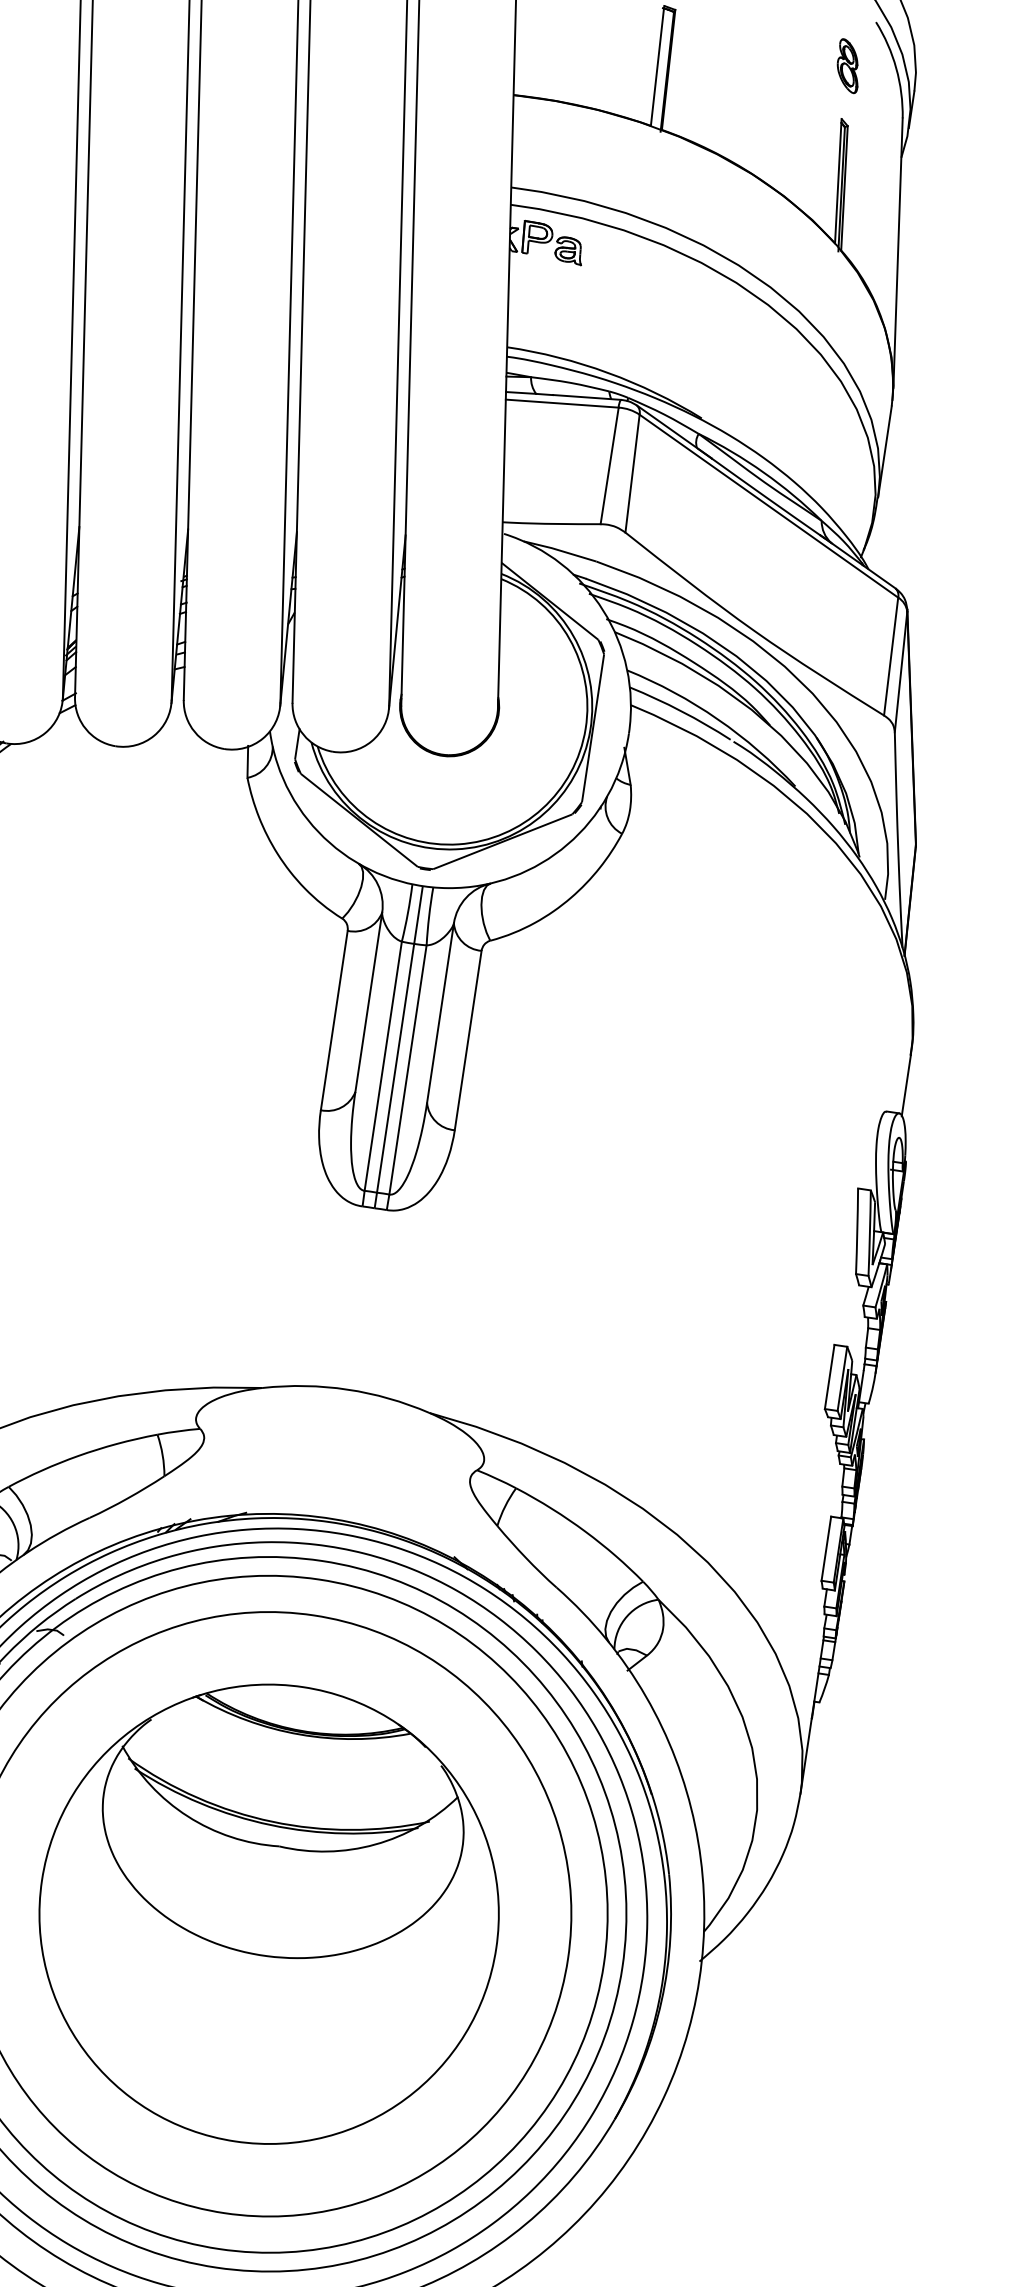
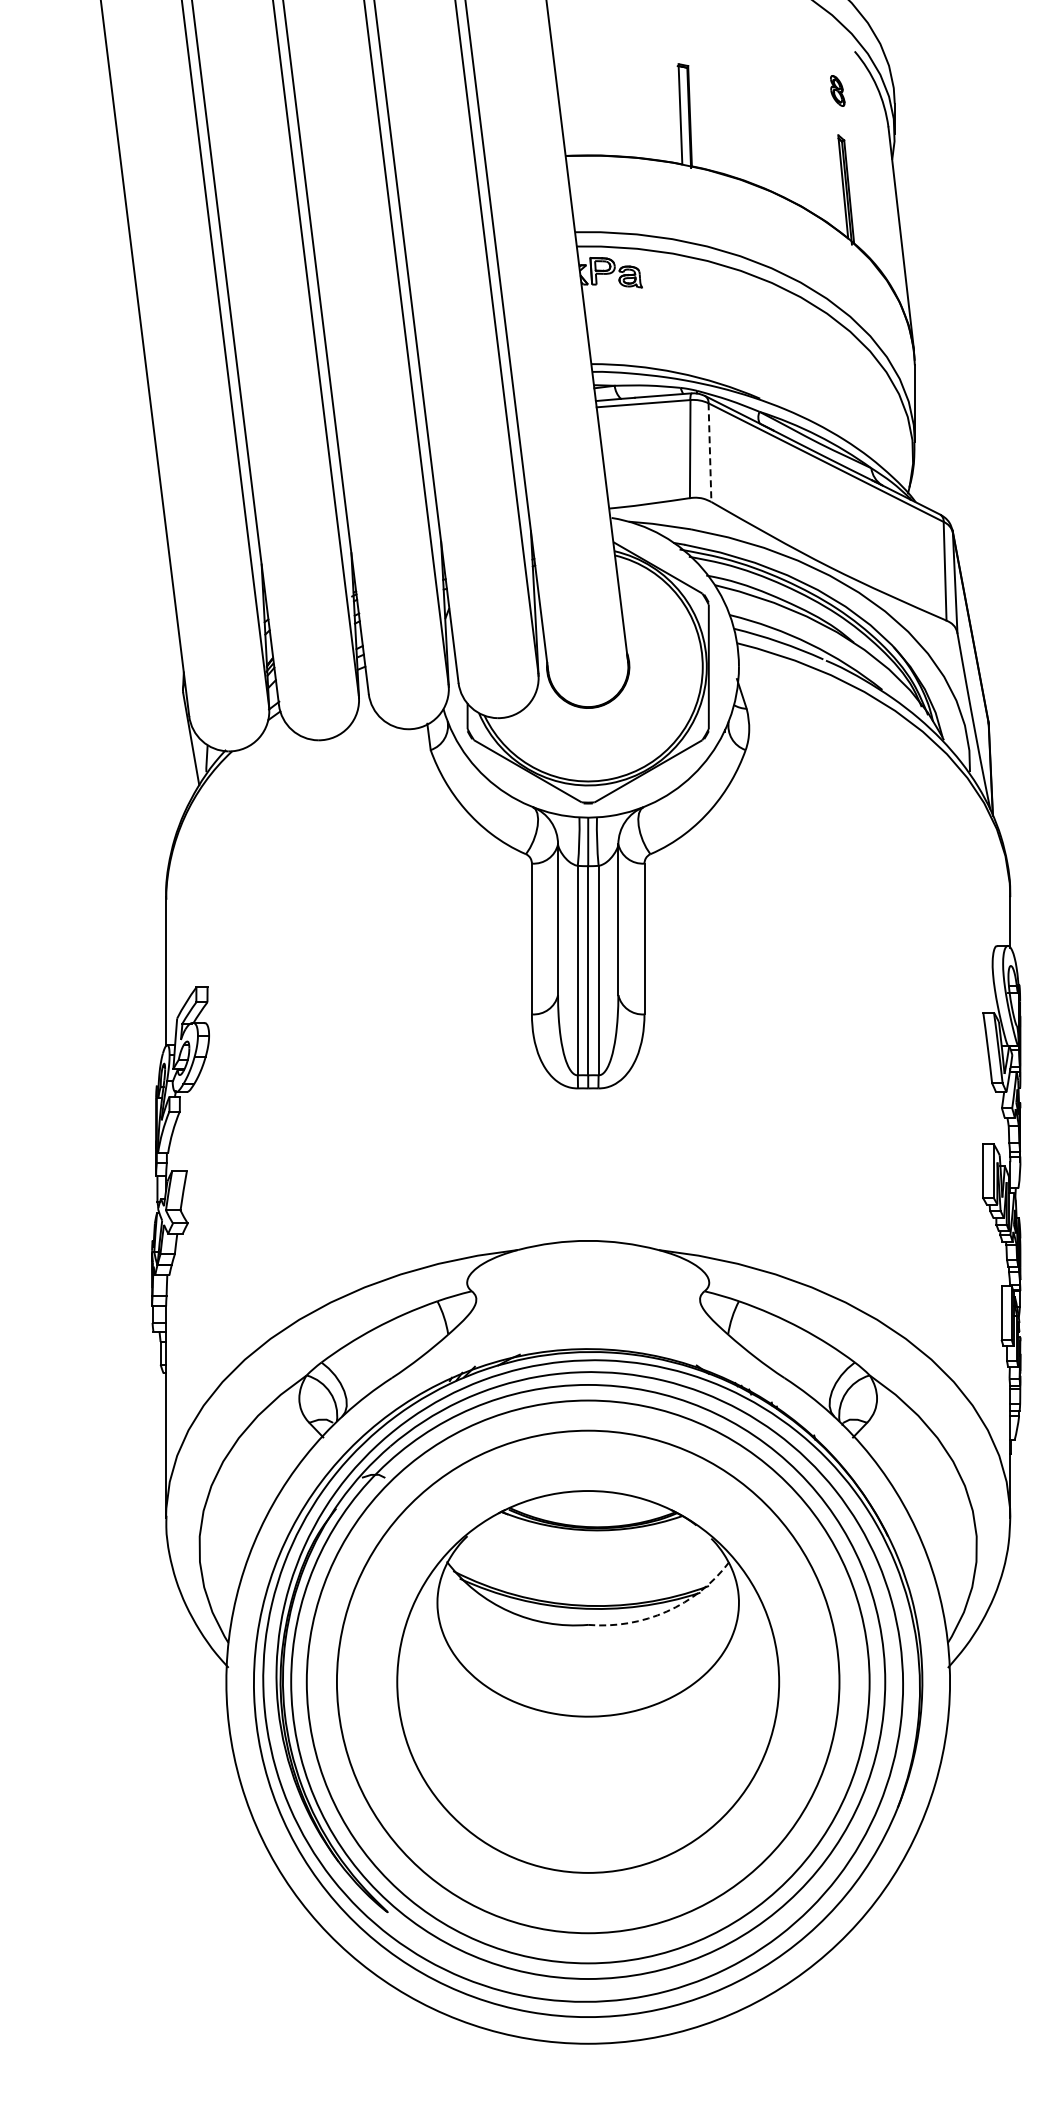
part: (848, 65) -> (837, 90), size x0.7
line: (631, 474) -> (709, 453), solid -> dashed
arc: (374, 1844) -> (666, 1611), solid -> dashed

